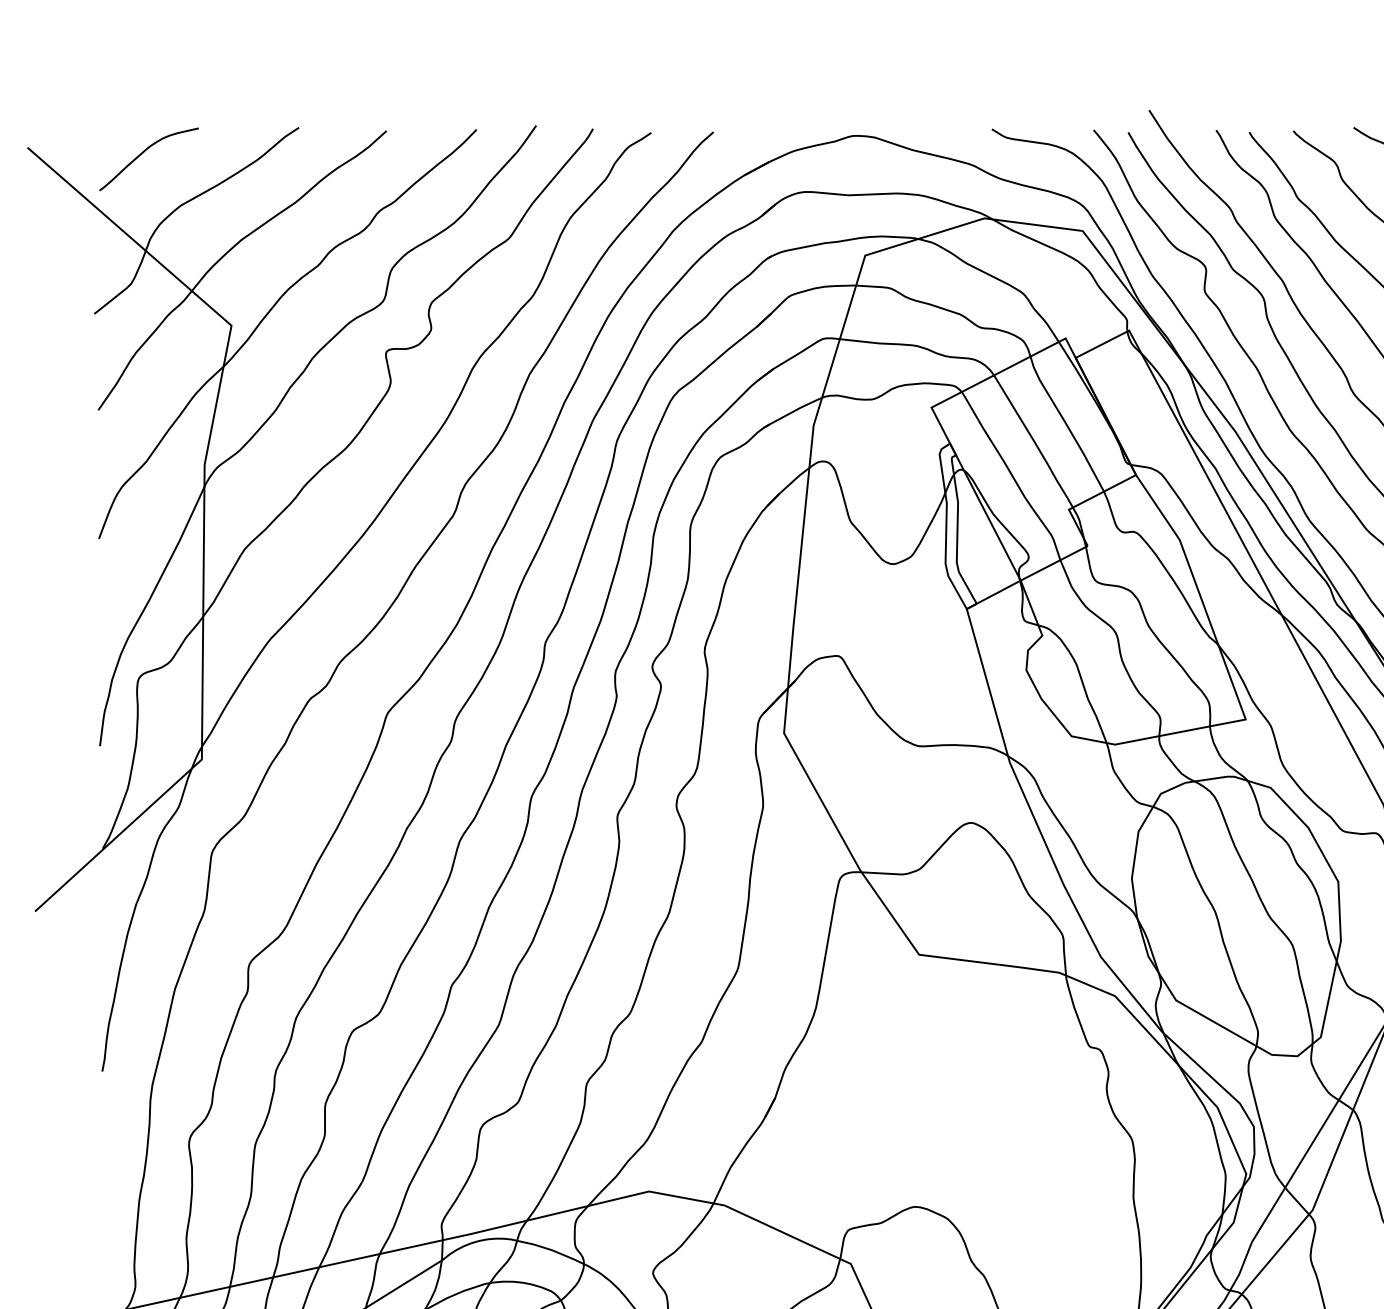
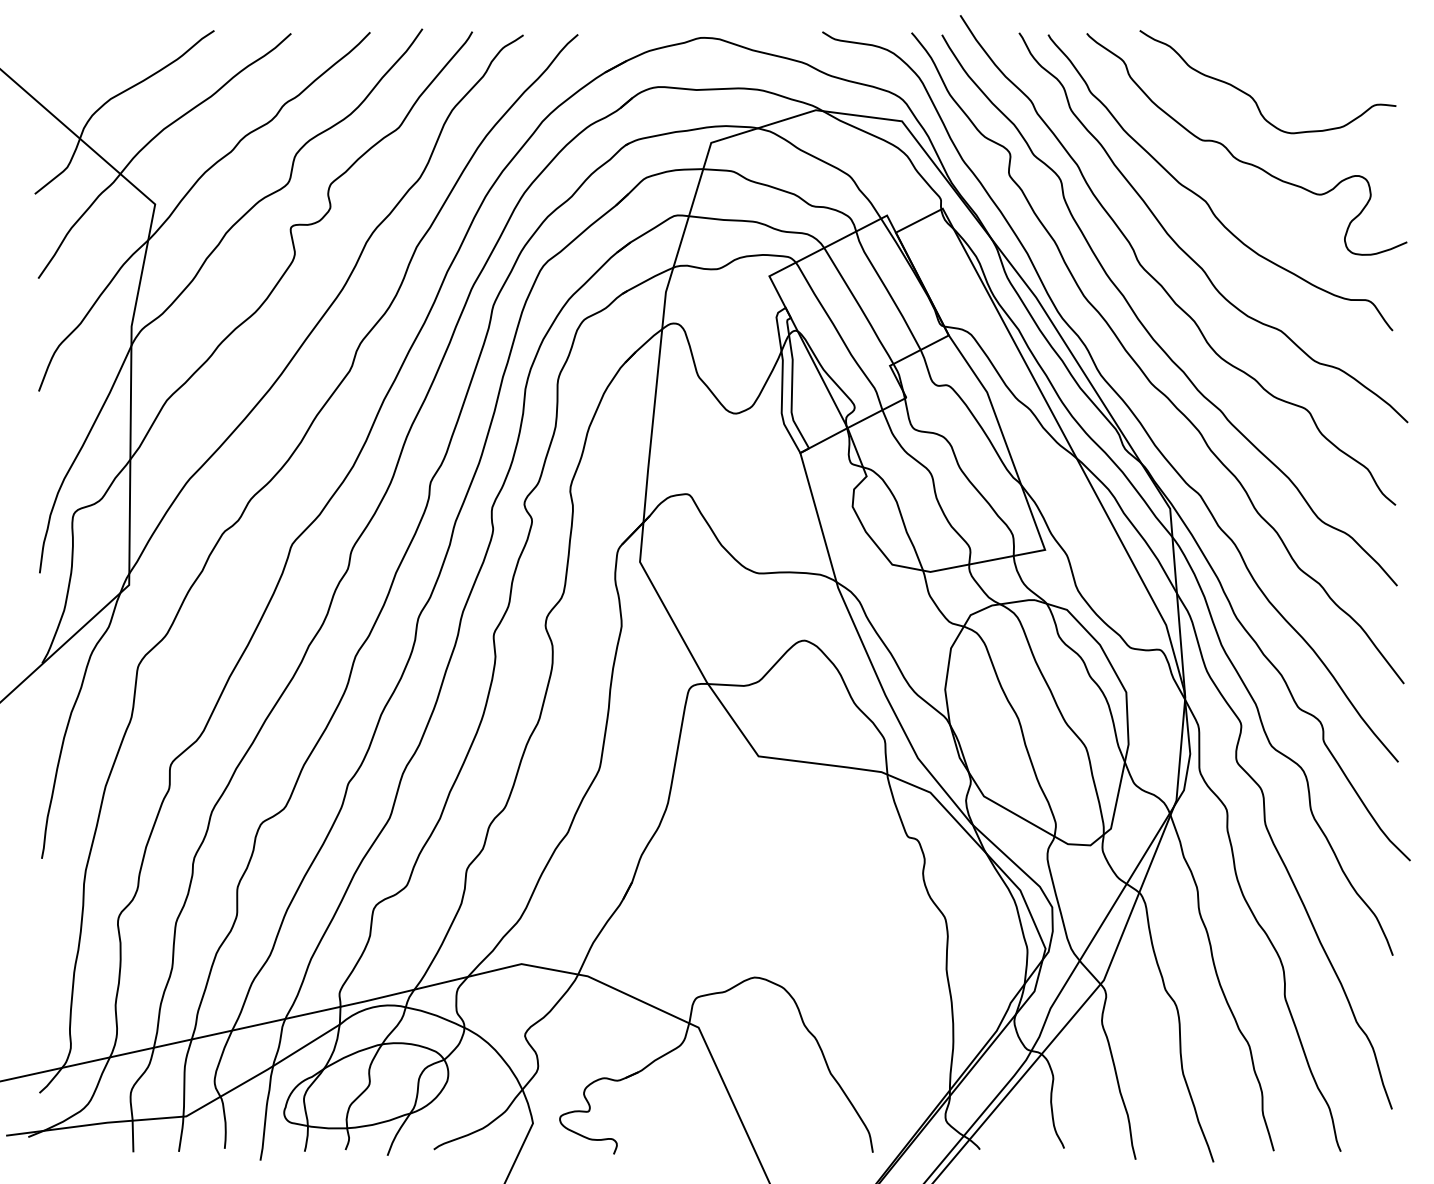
curve: (142, 153) -> (77, 53), removed

